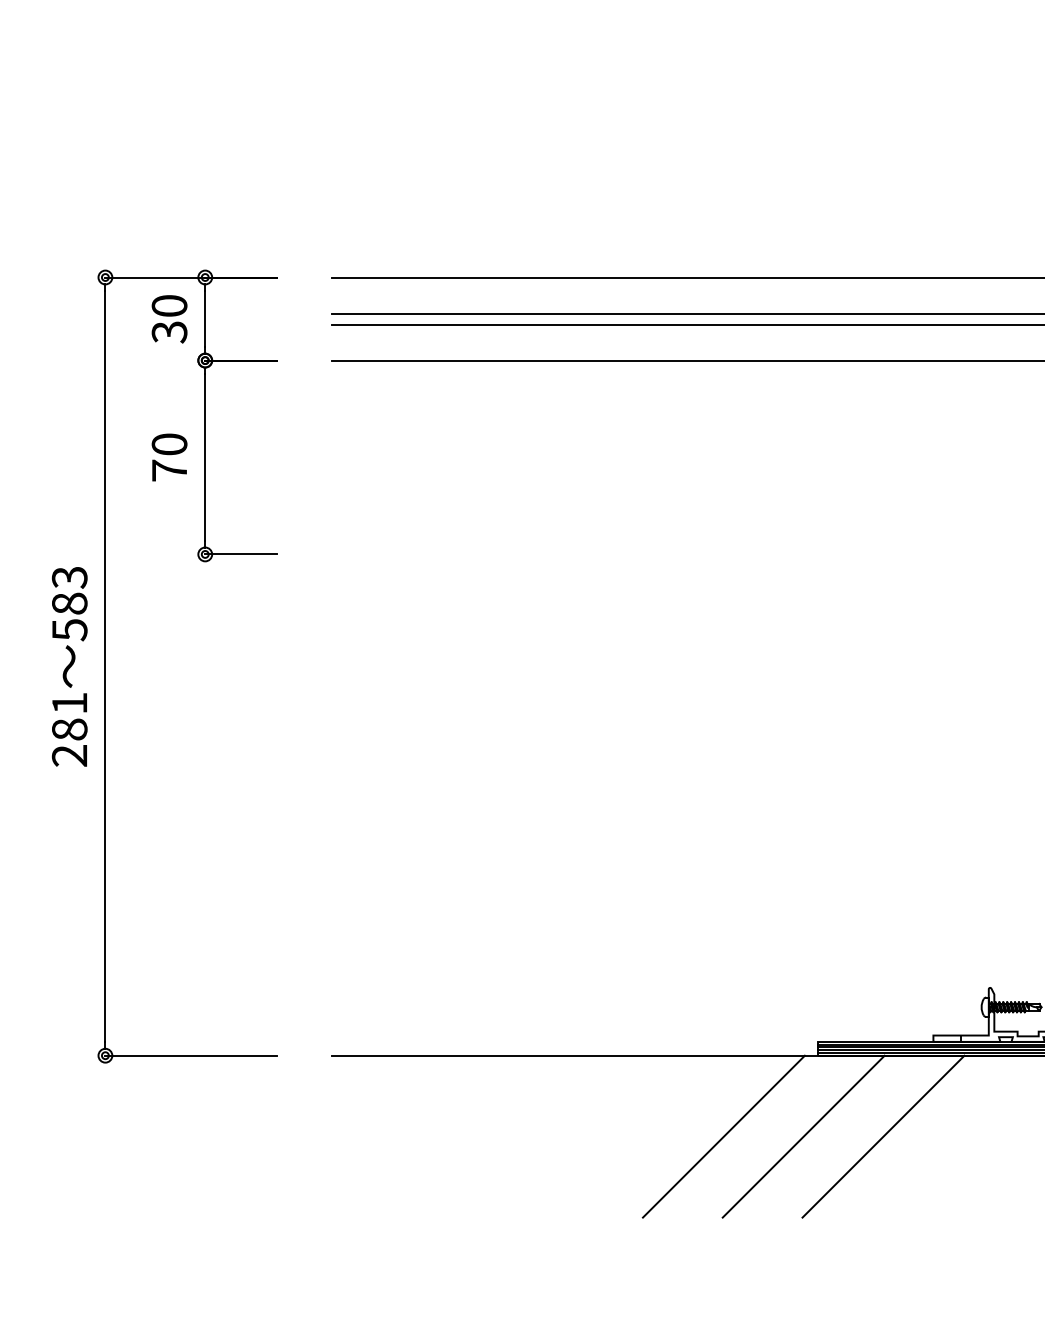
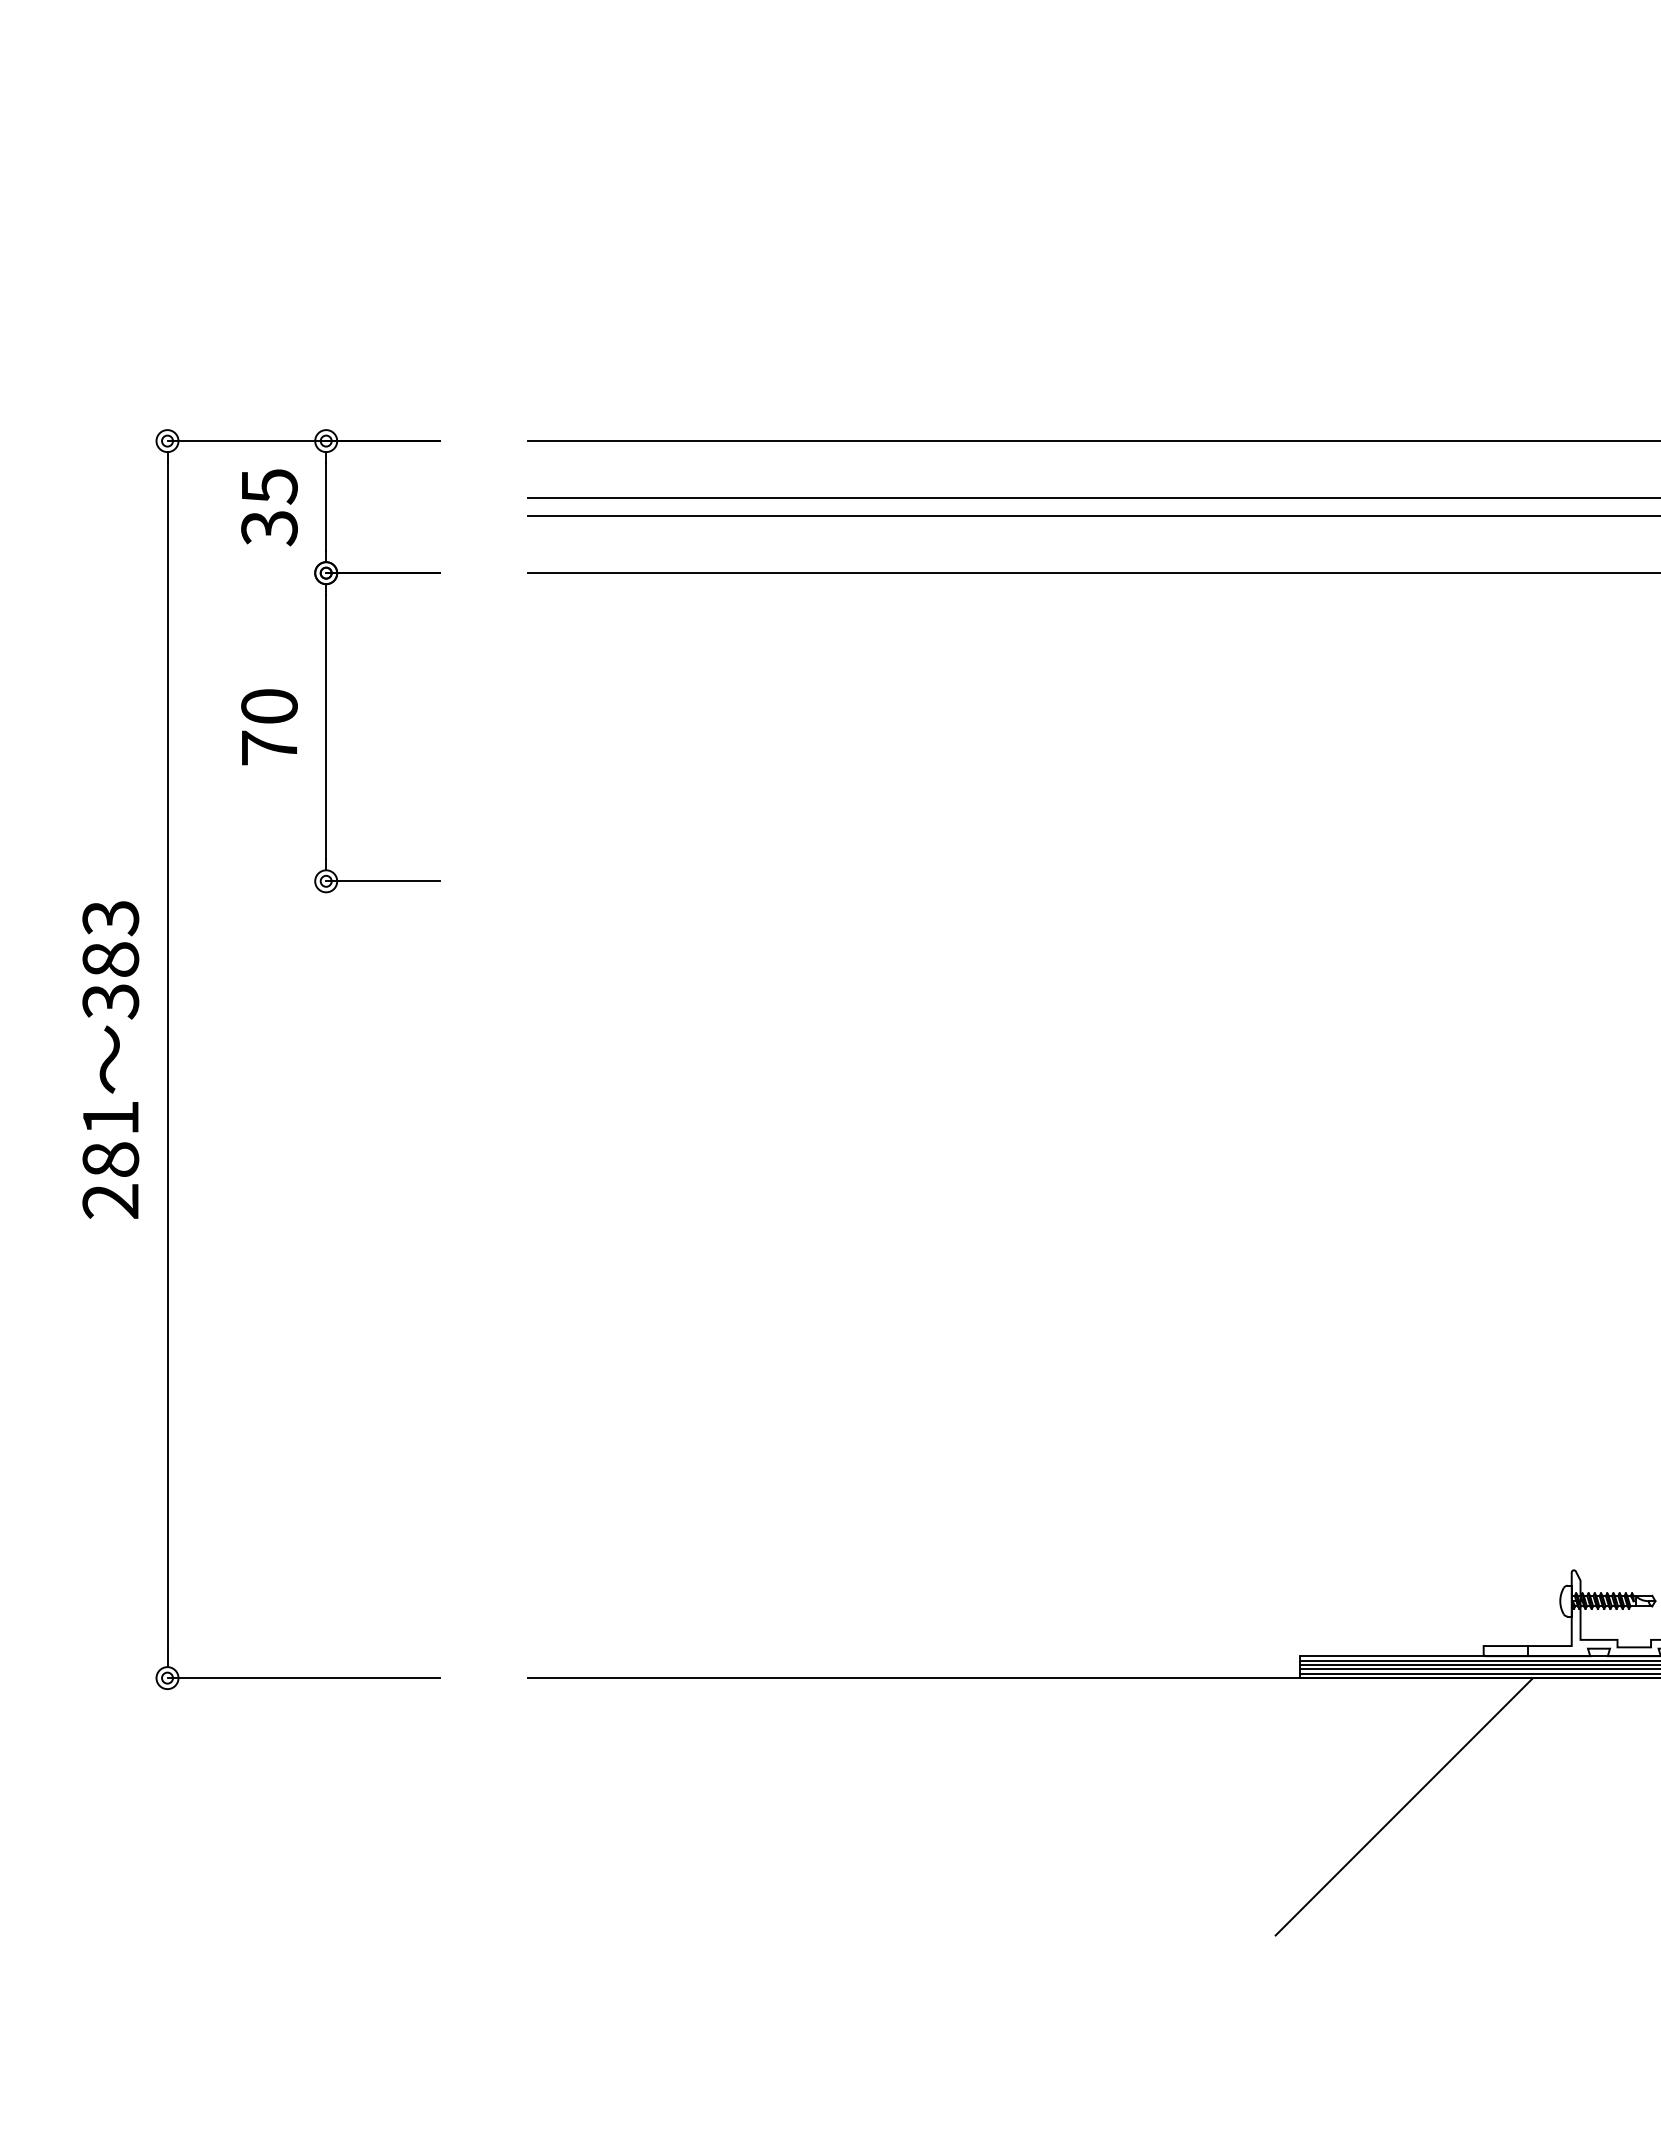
text: (169, 306) -> (269, 487), 30 -> 35
text: (69, 630) -> (110, 1002), 583 -> 383
line: (723, 1136) -> (1150, 1806), removed
line: (803, 1136) -> (1277, 1806), removed

